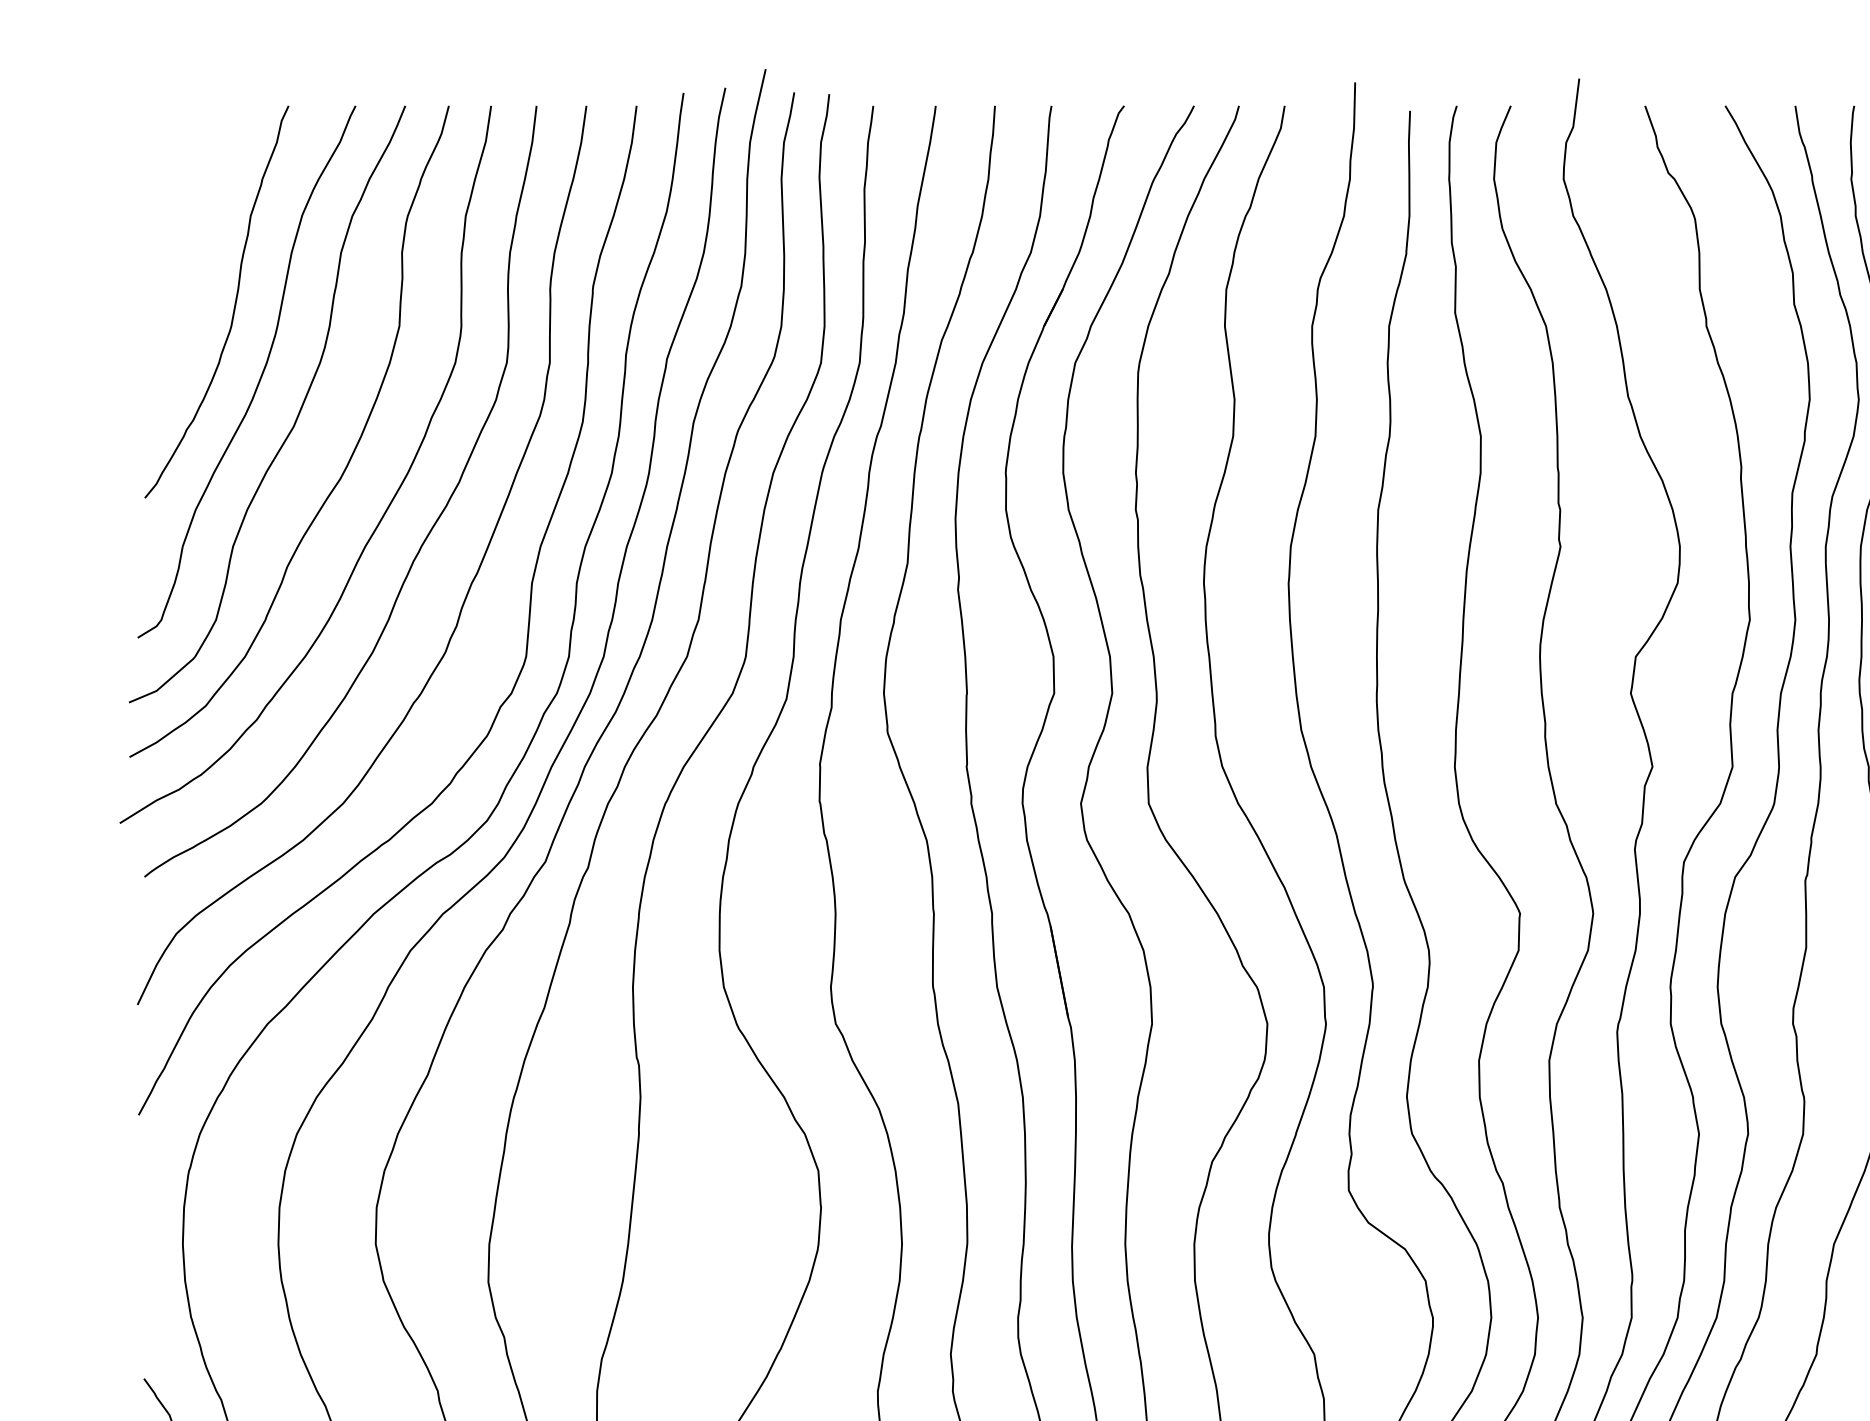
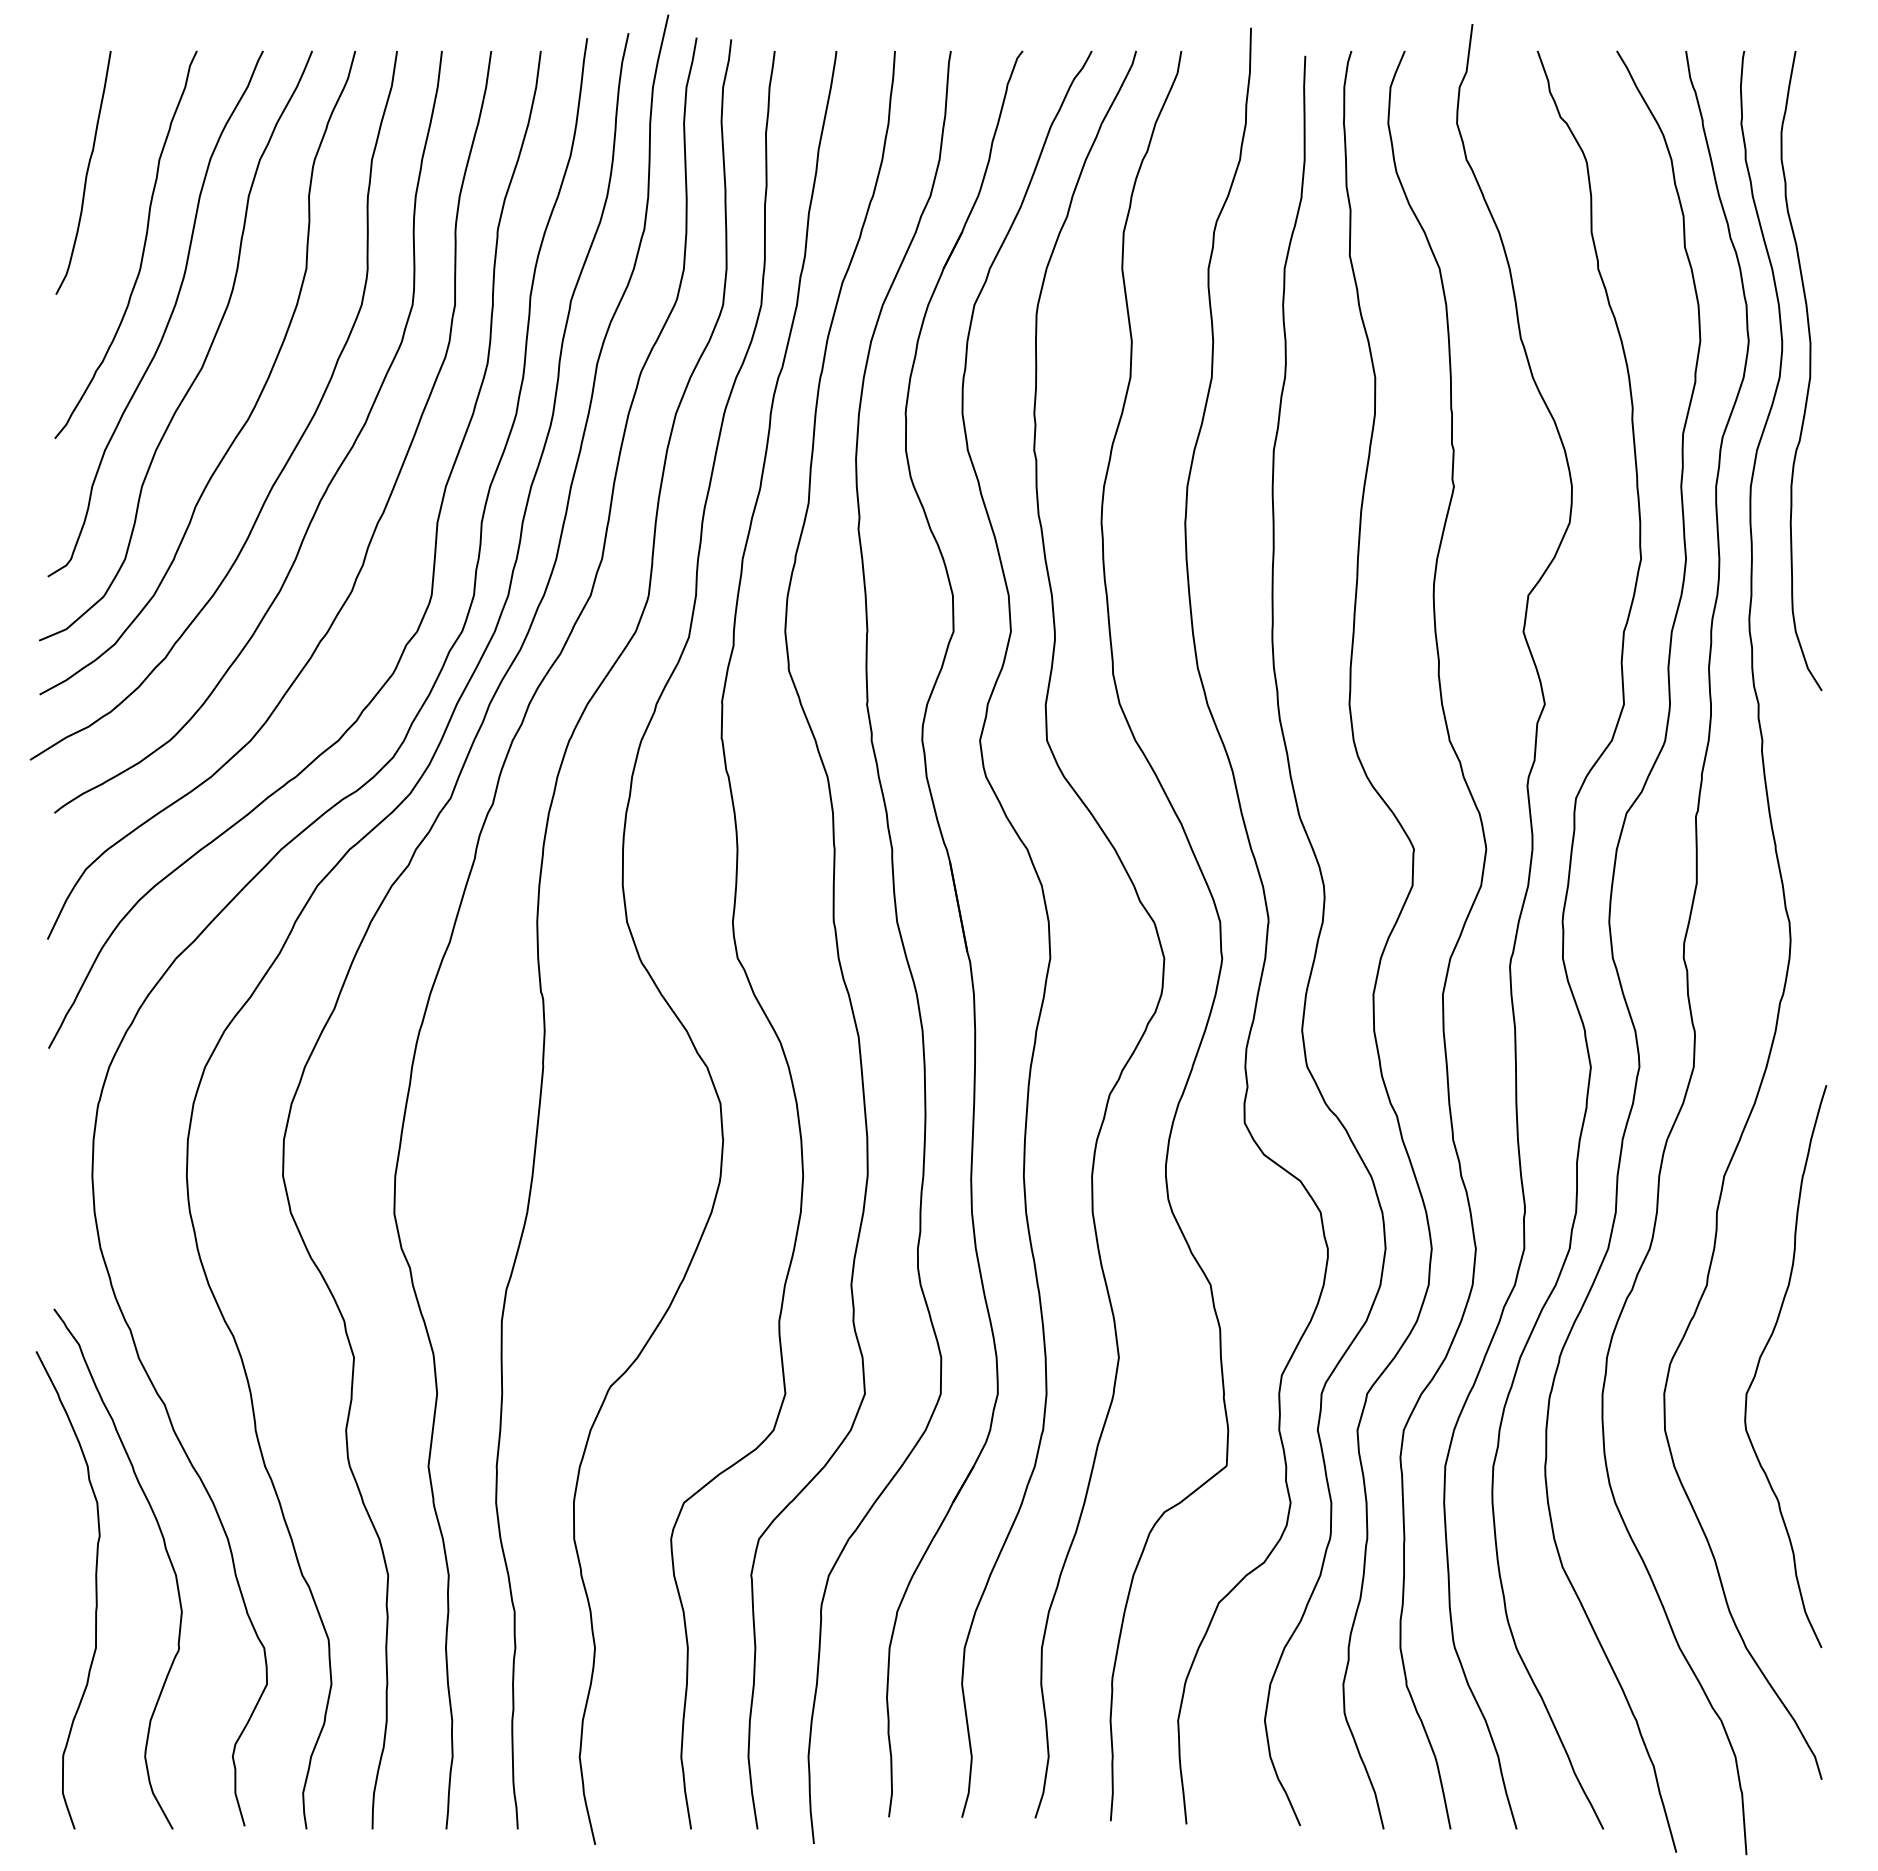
curve: (175, 230) -> (85, 174), added

